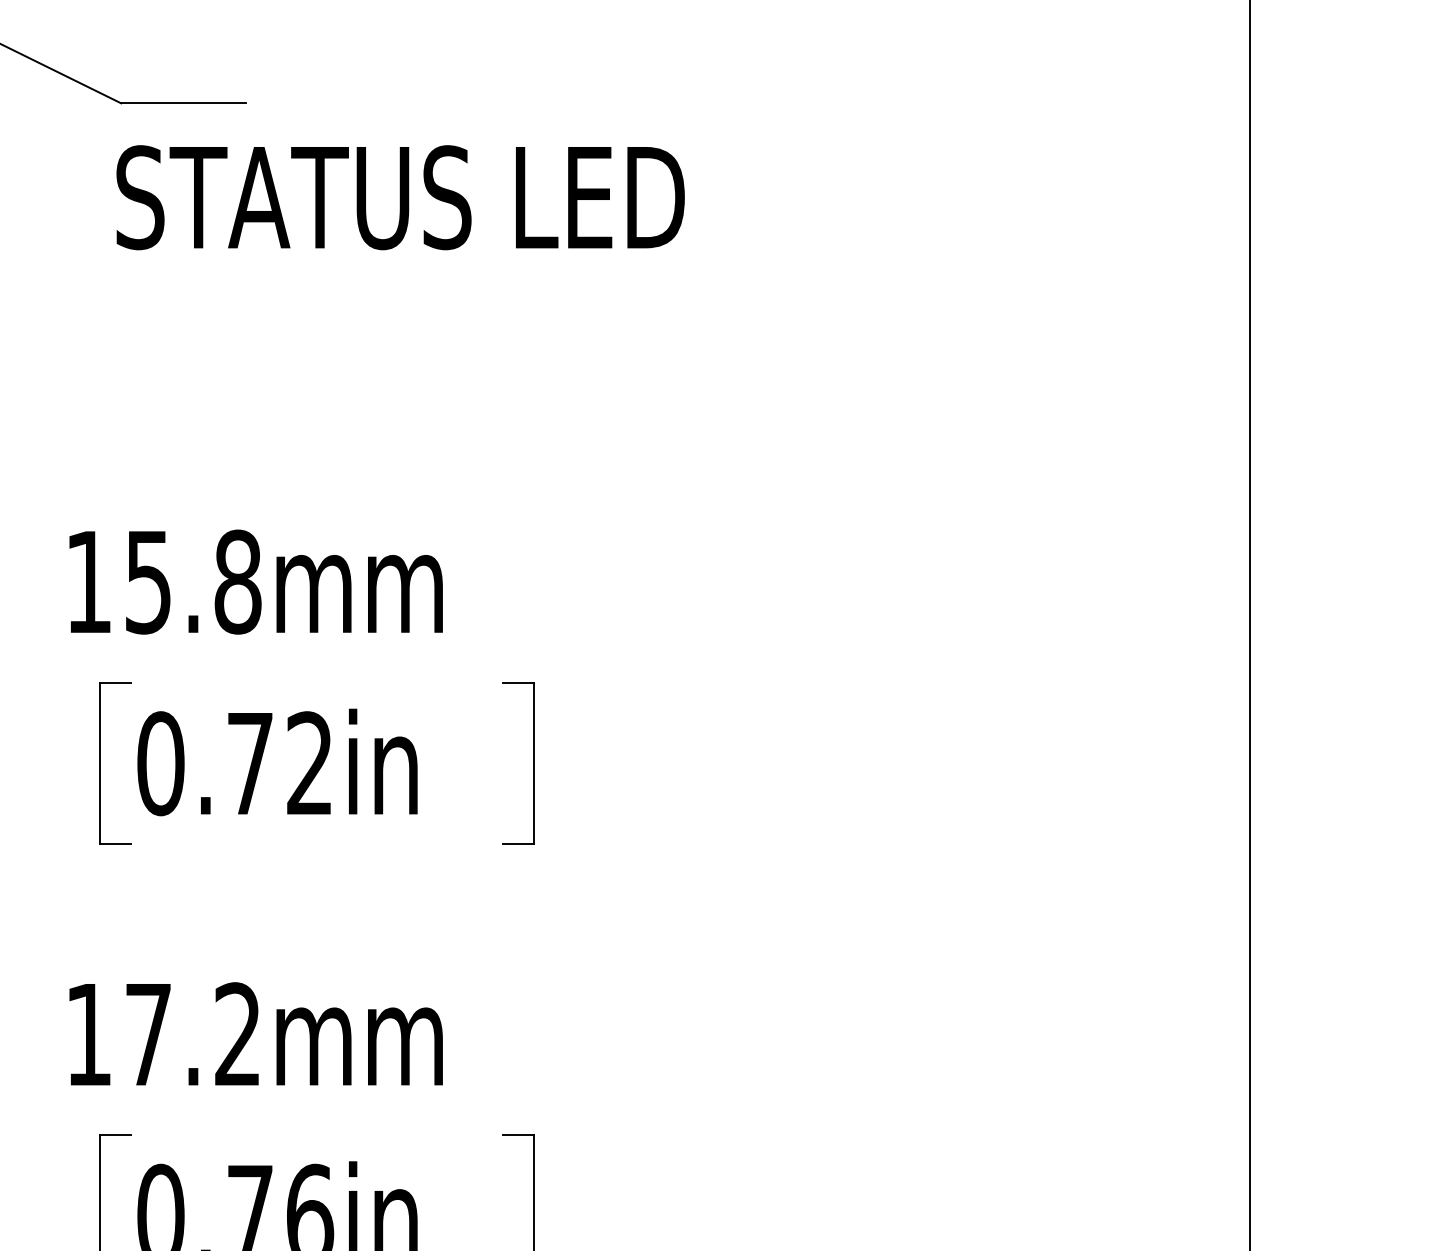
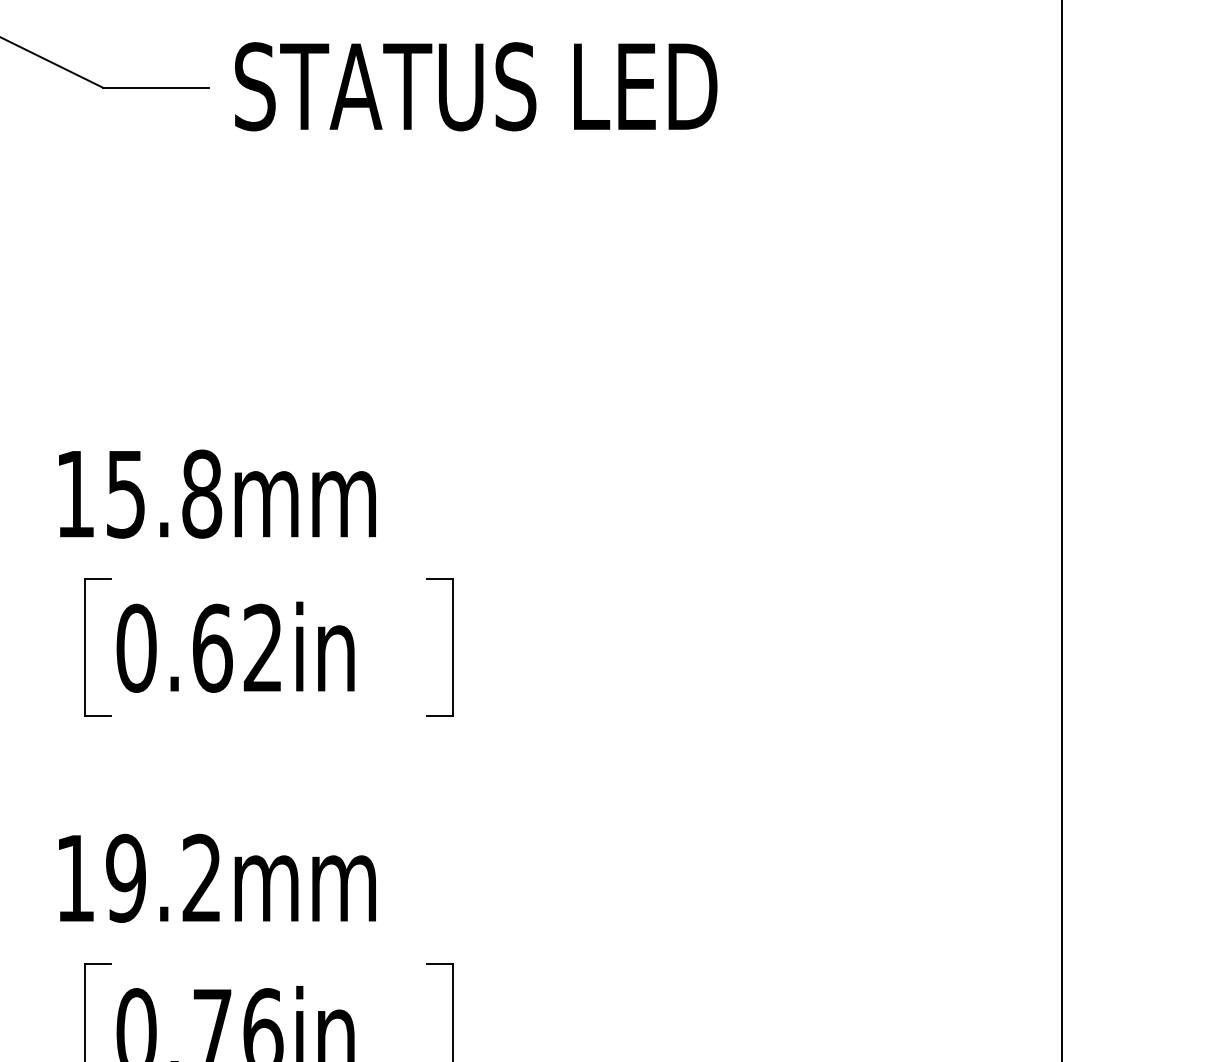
text: (401, 197) -> (476, 86), moved
text: (250, 762) -> (212, 647), 0.72in -> 0.62in
text: (147, 1033) -> (125, 877), 17.2mm -> 19.2mm

